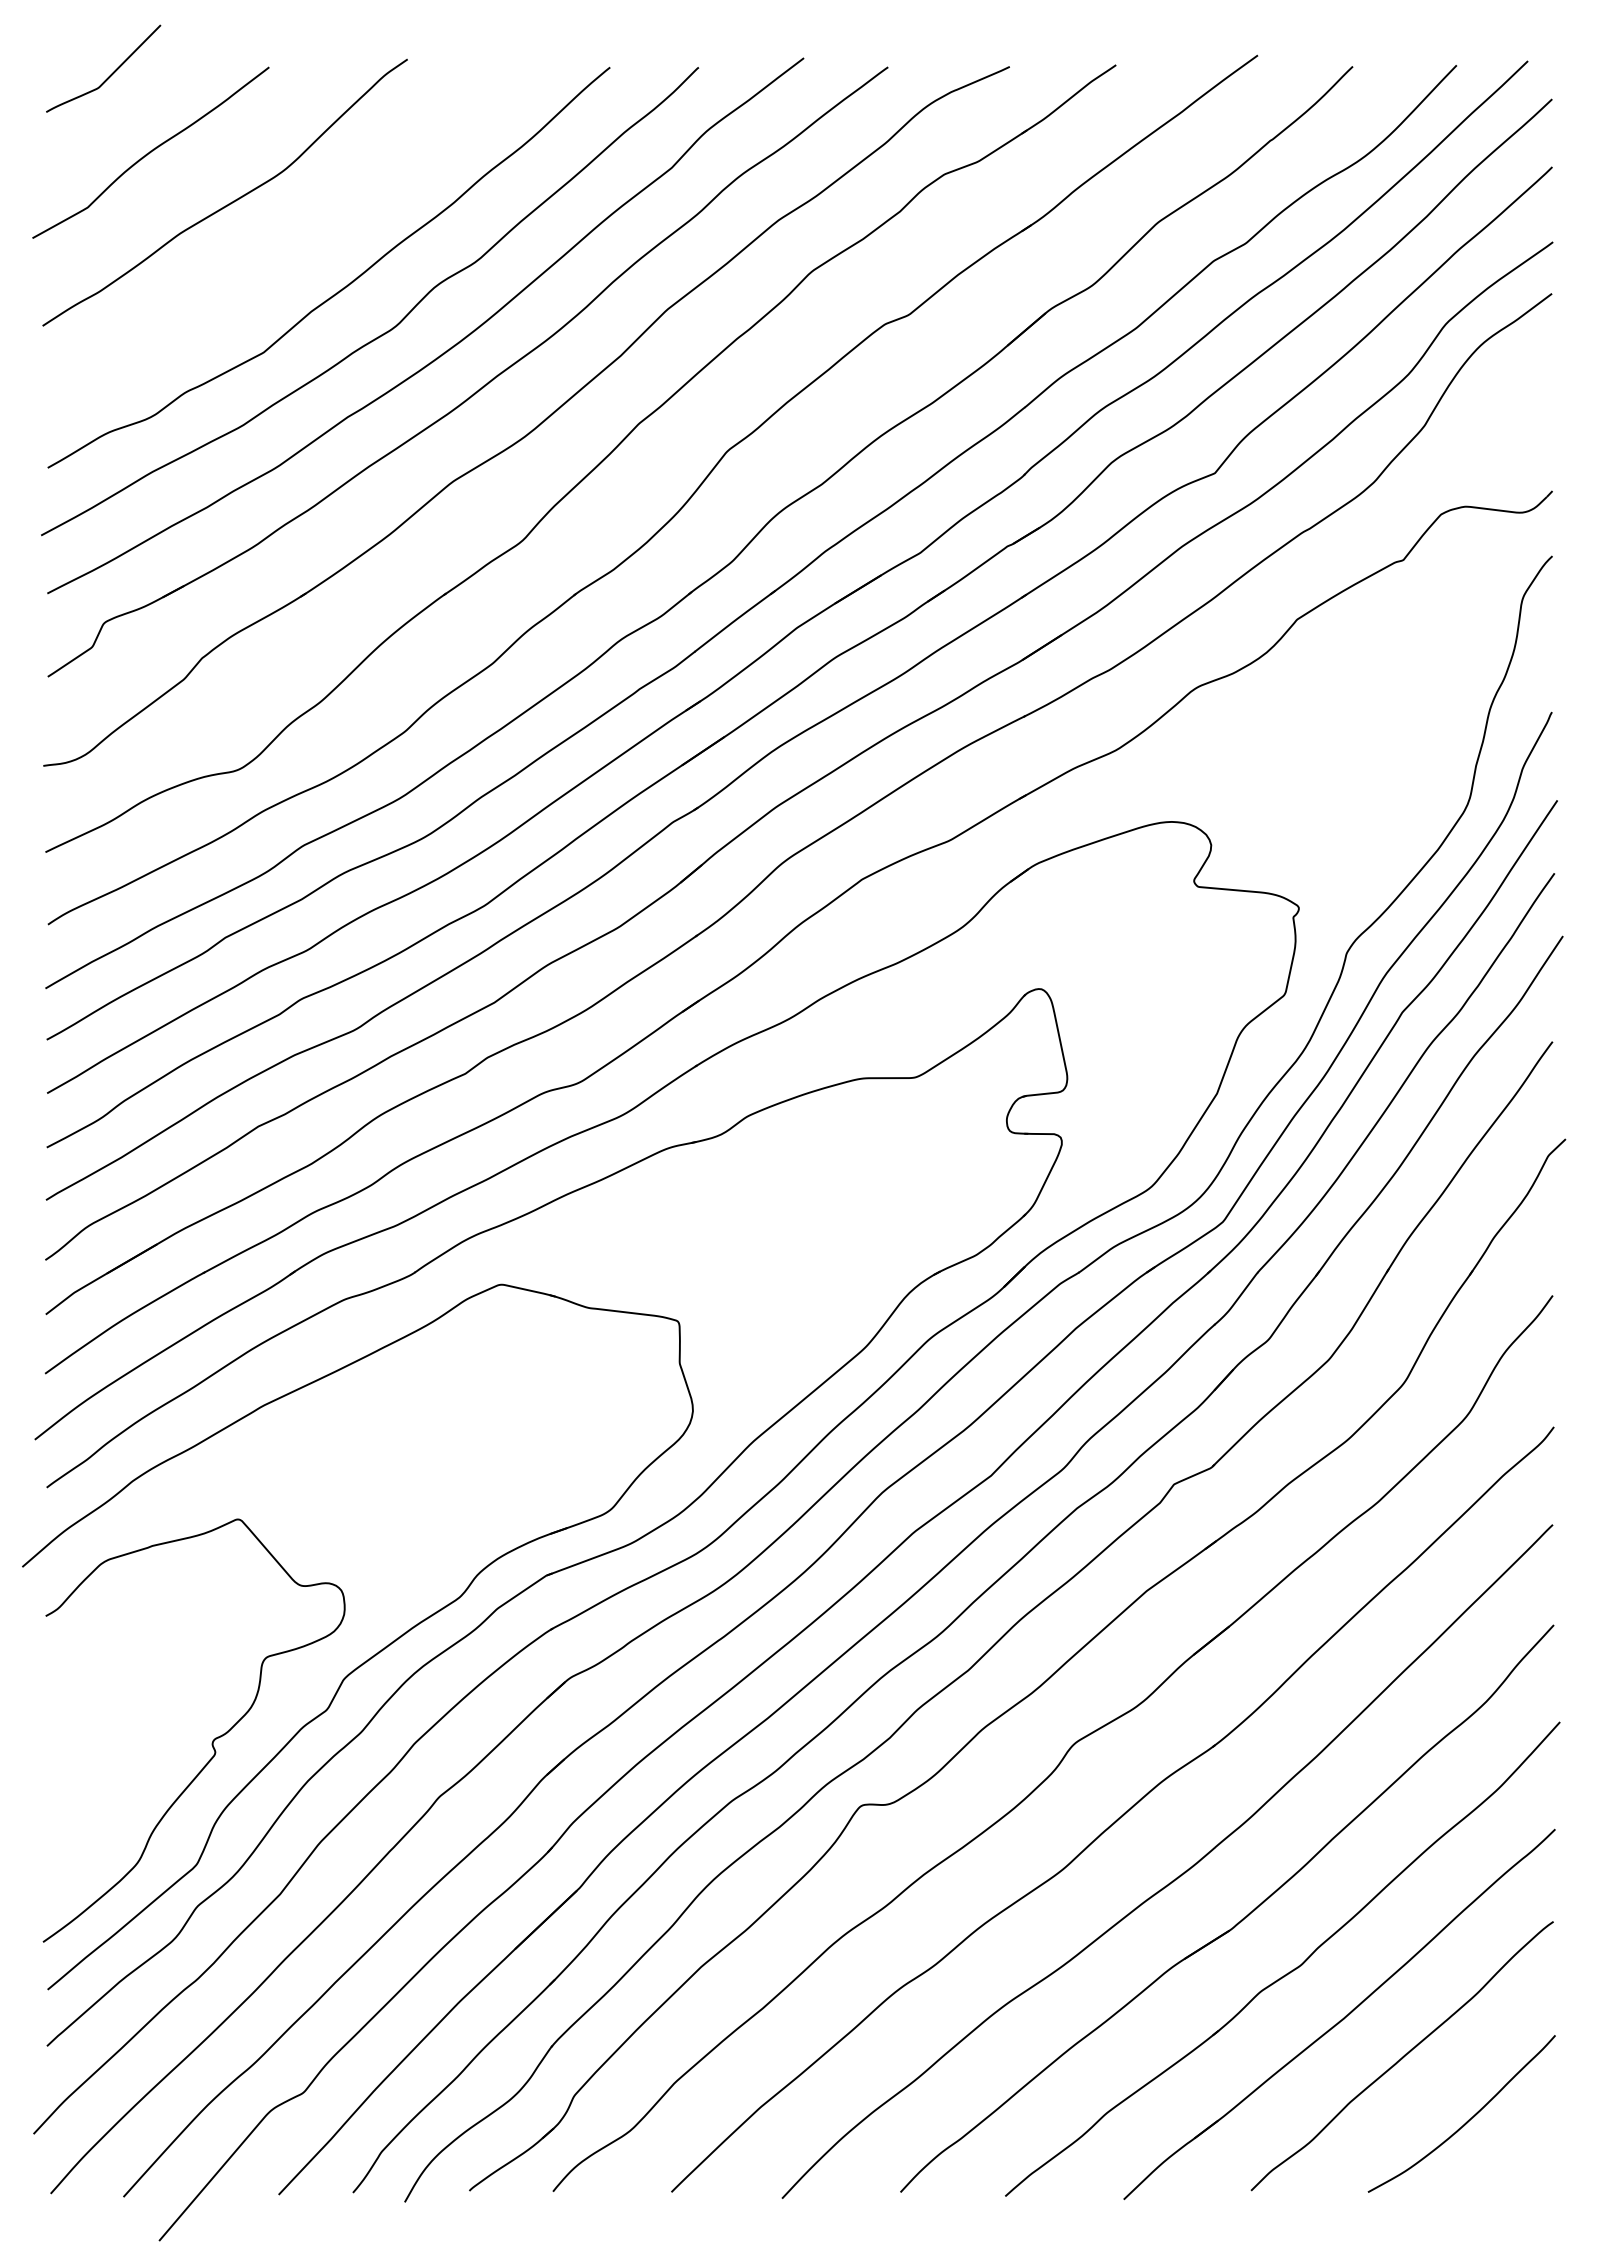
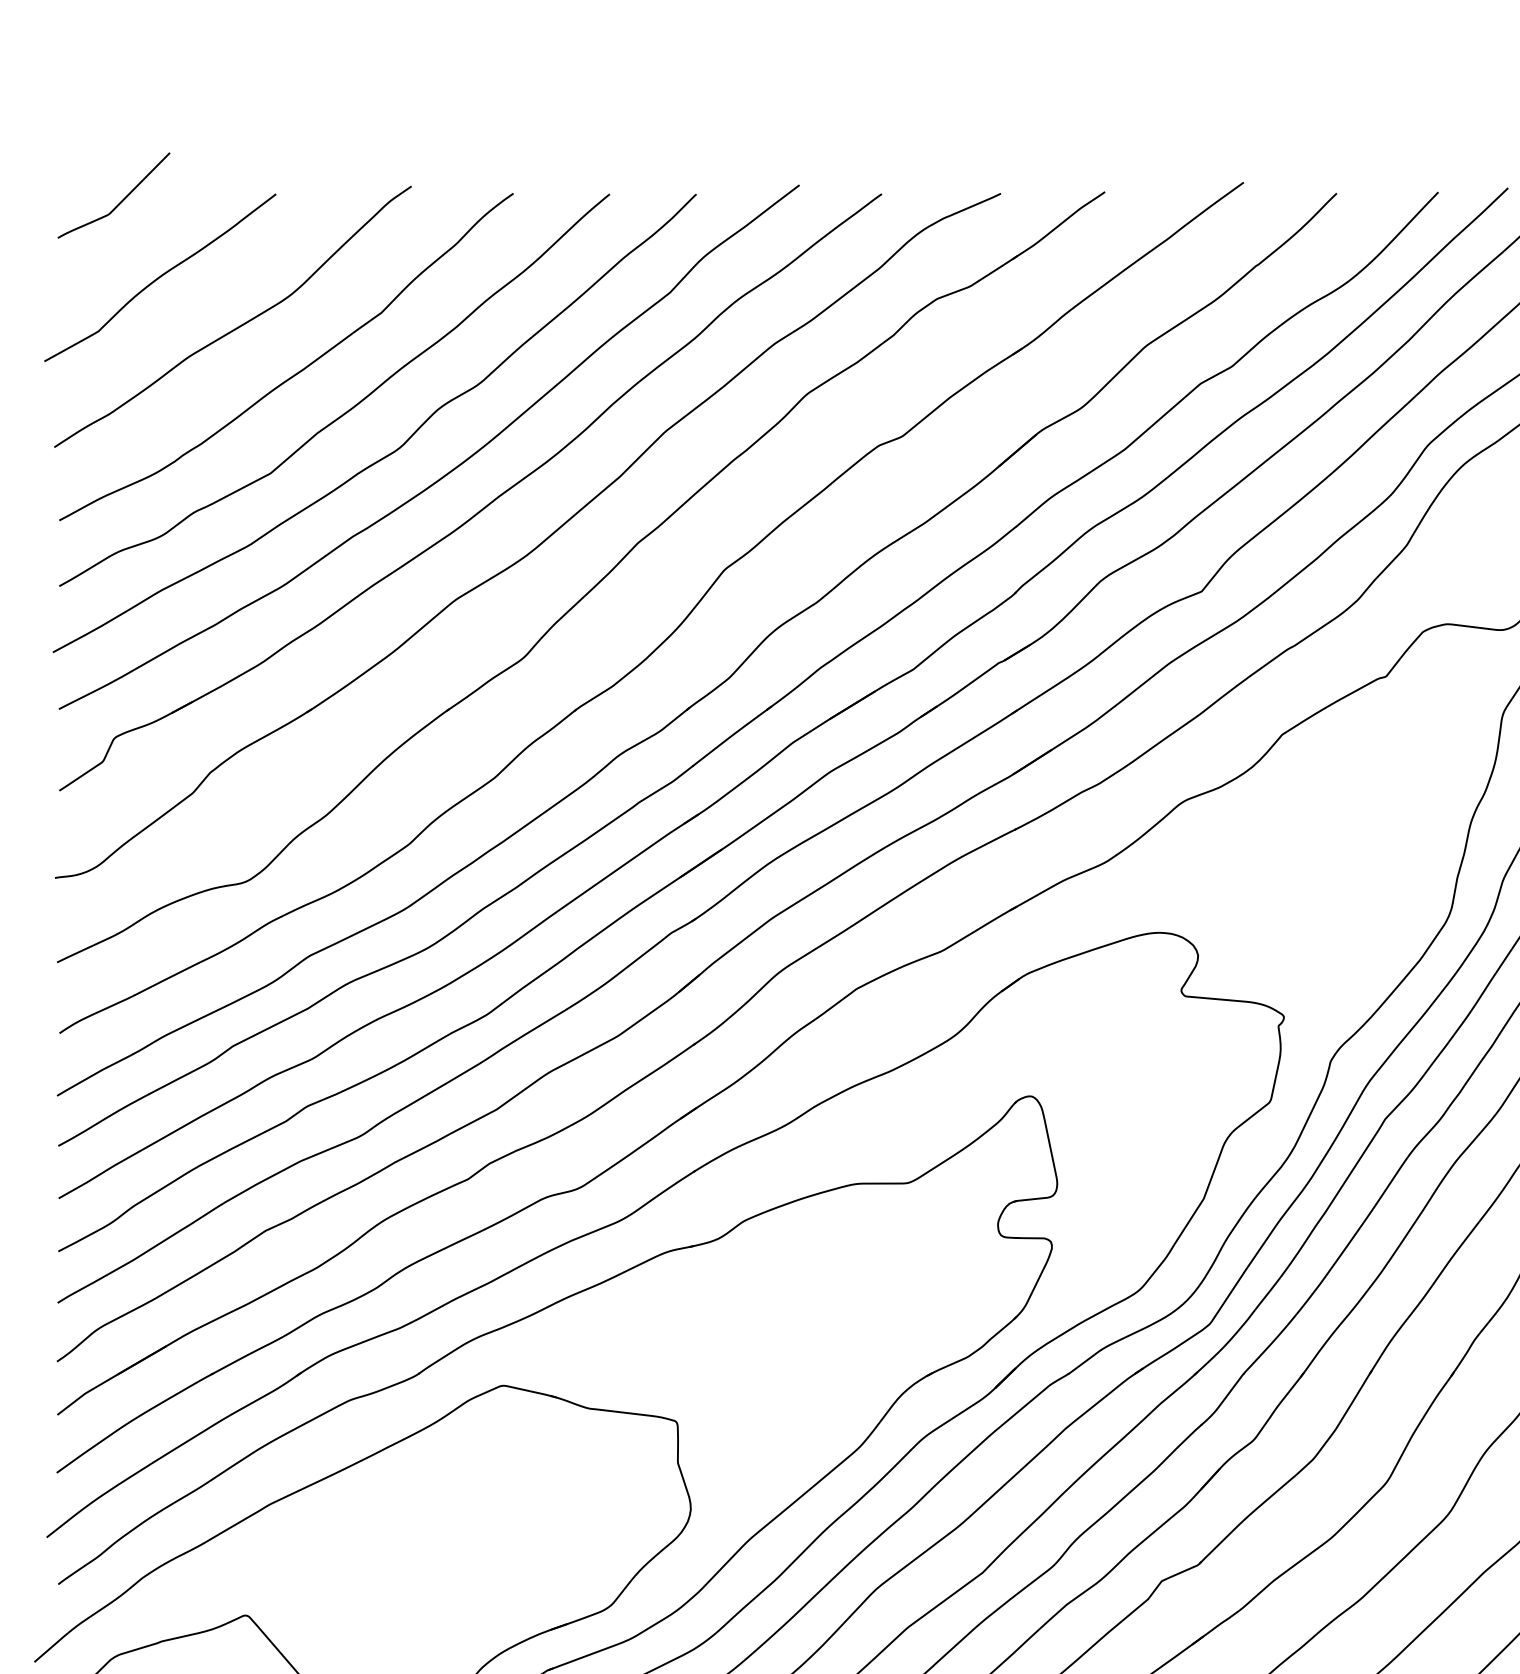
curve: (290, 249) -> (296, 372), added

